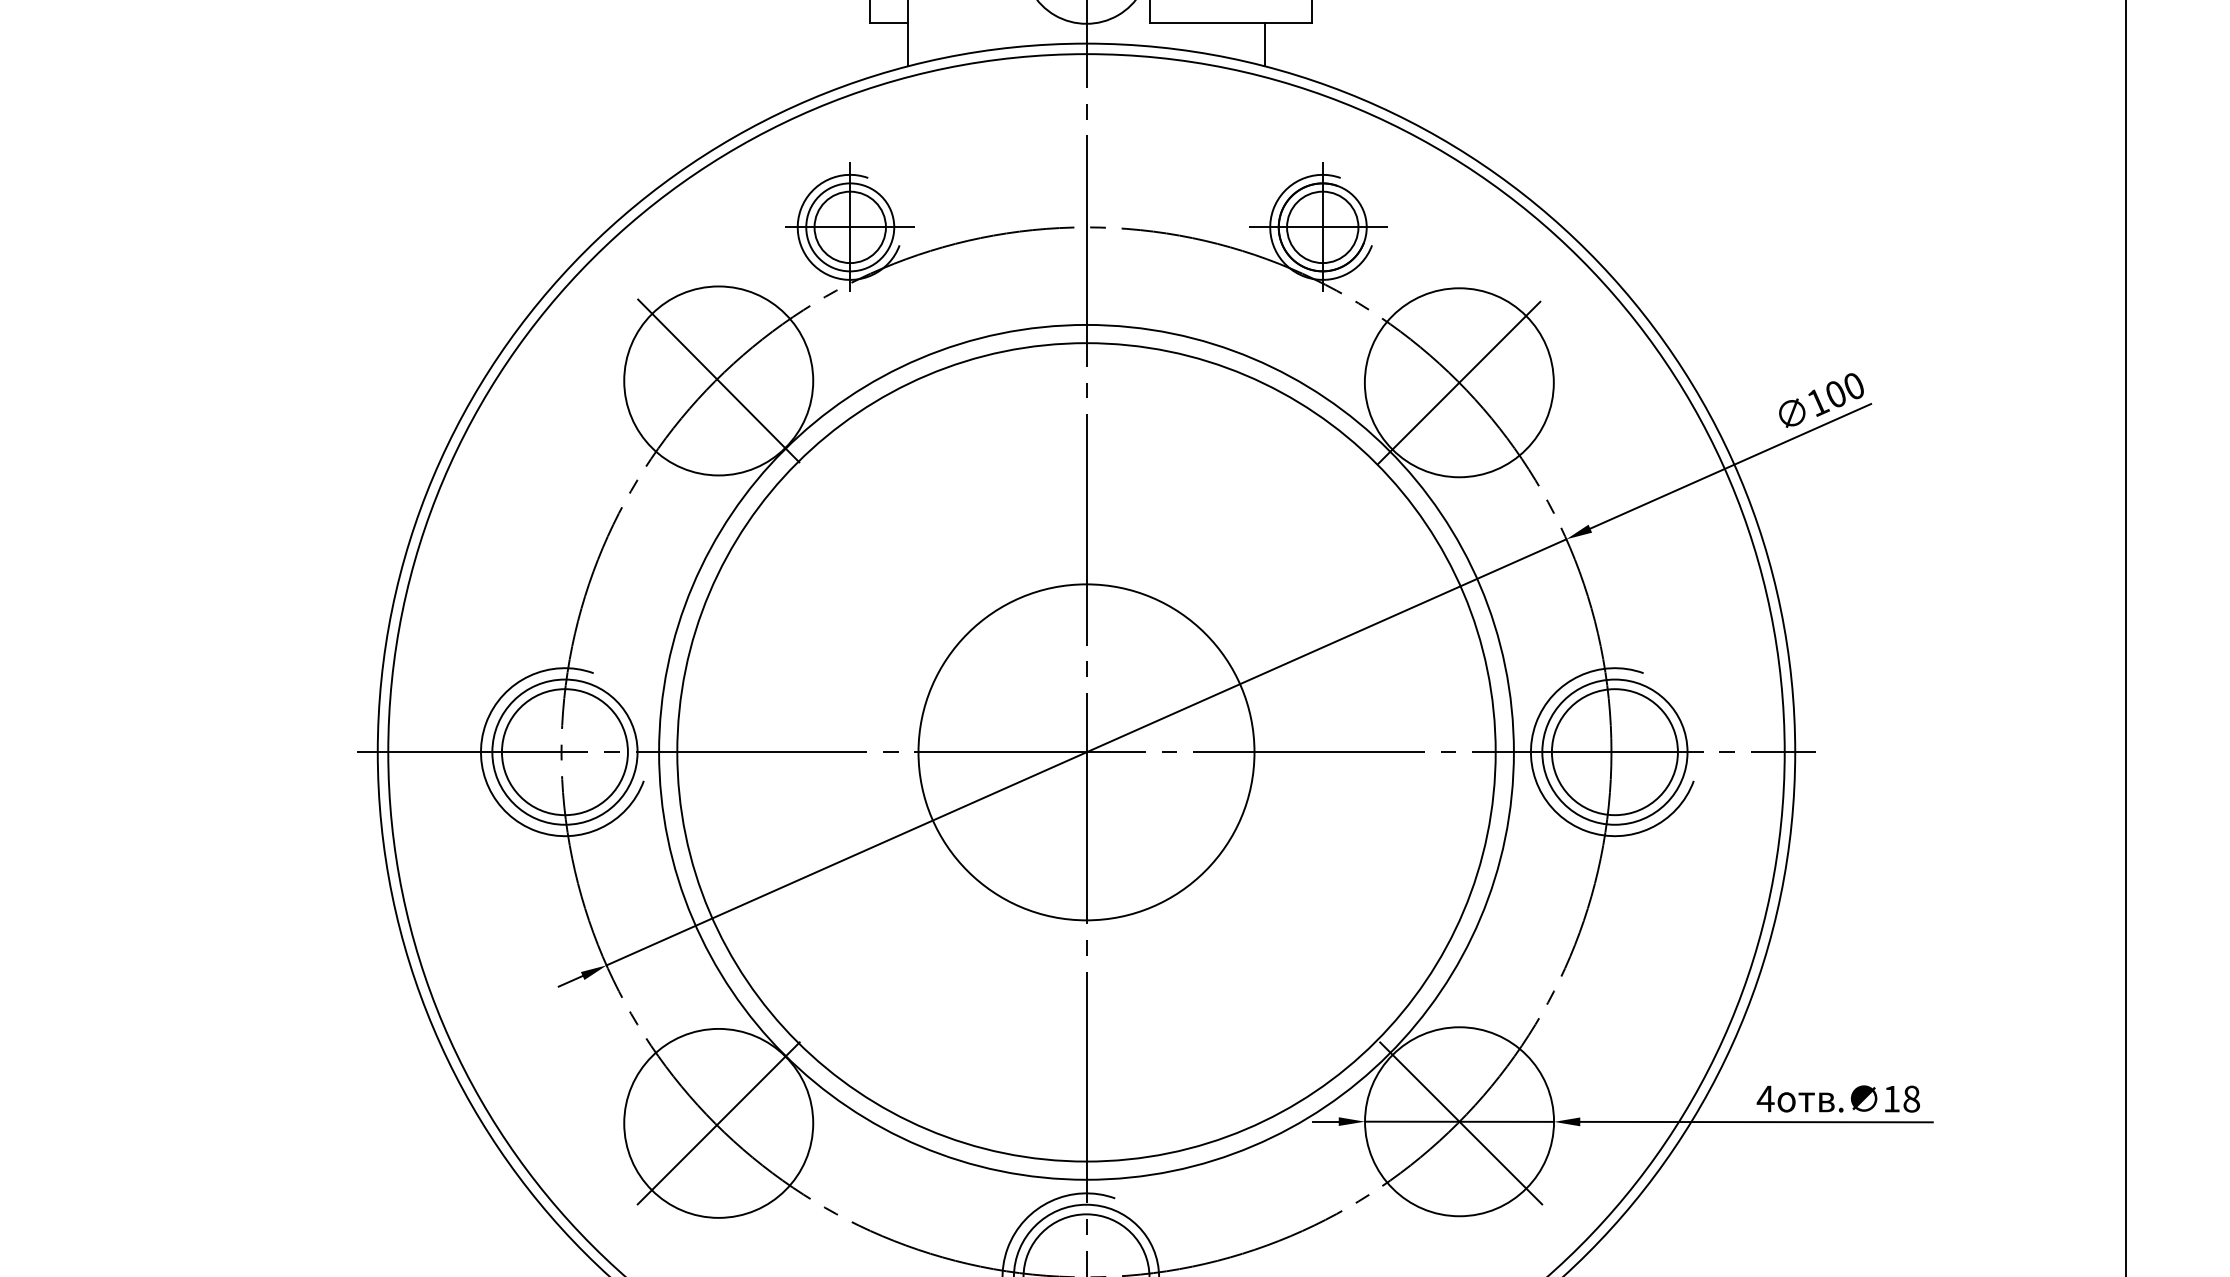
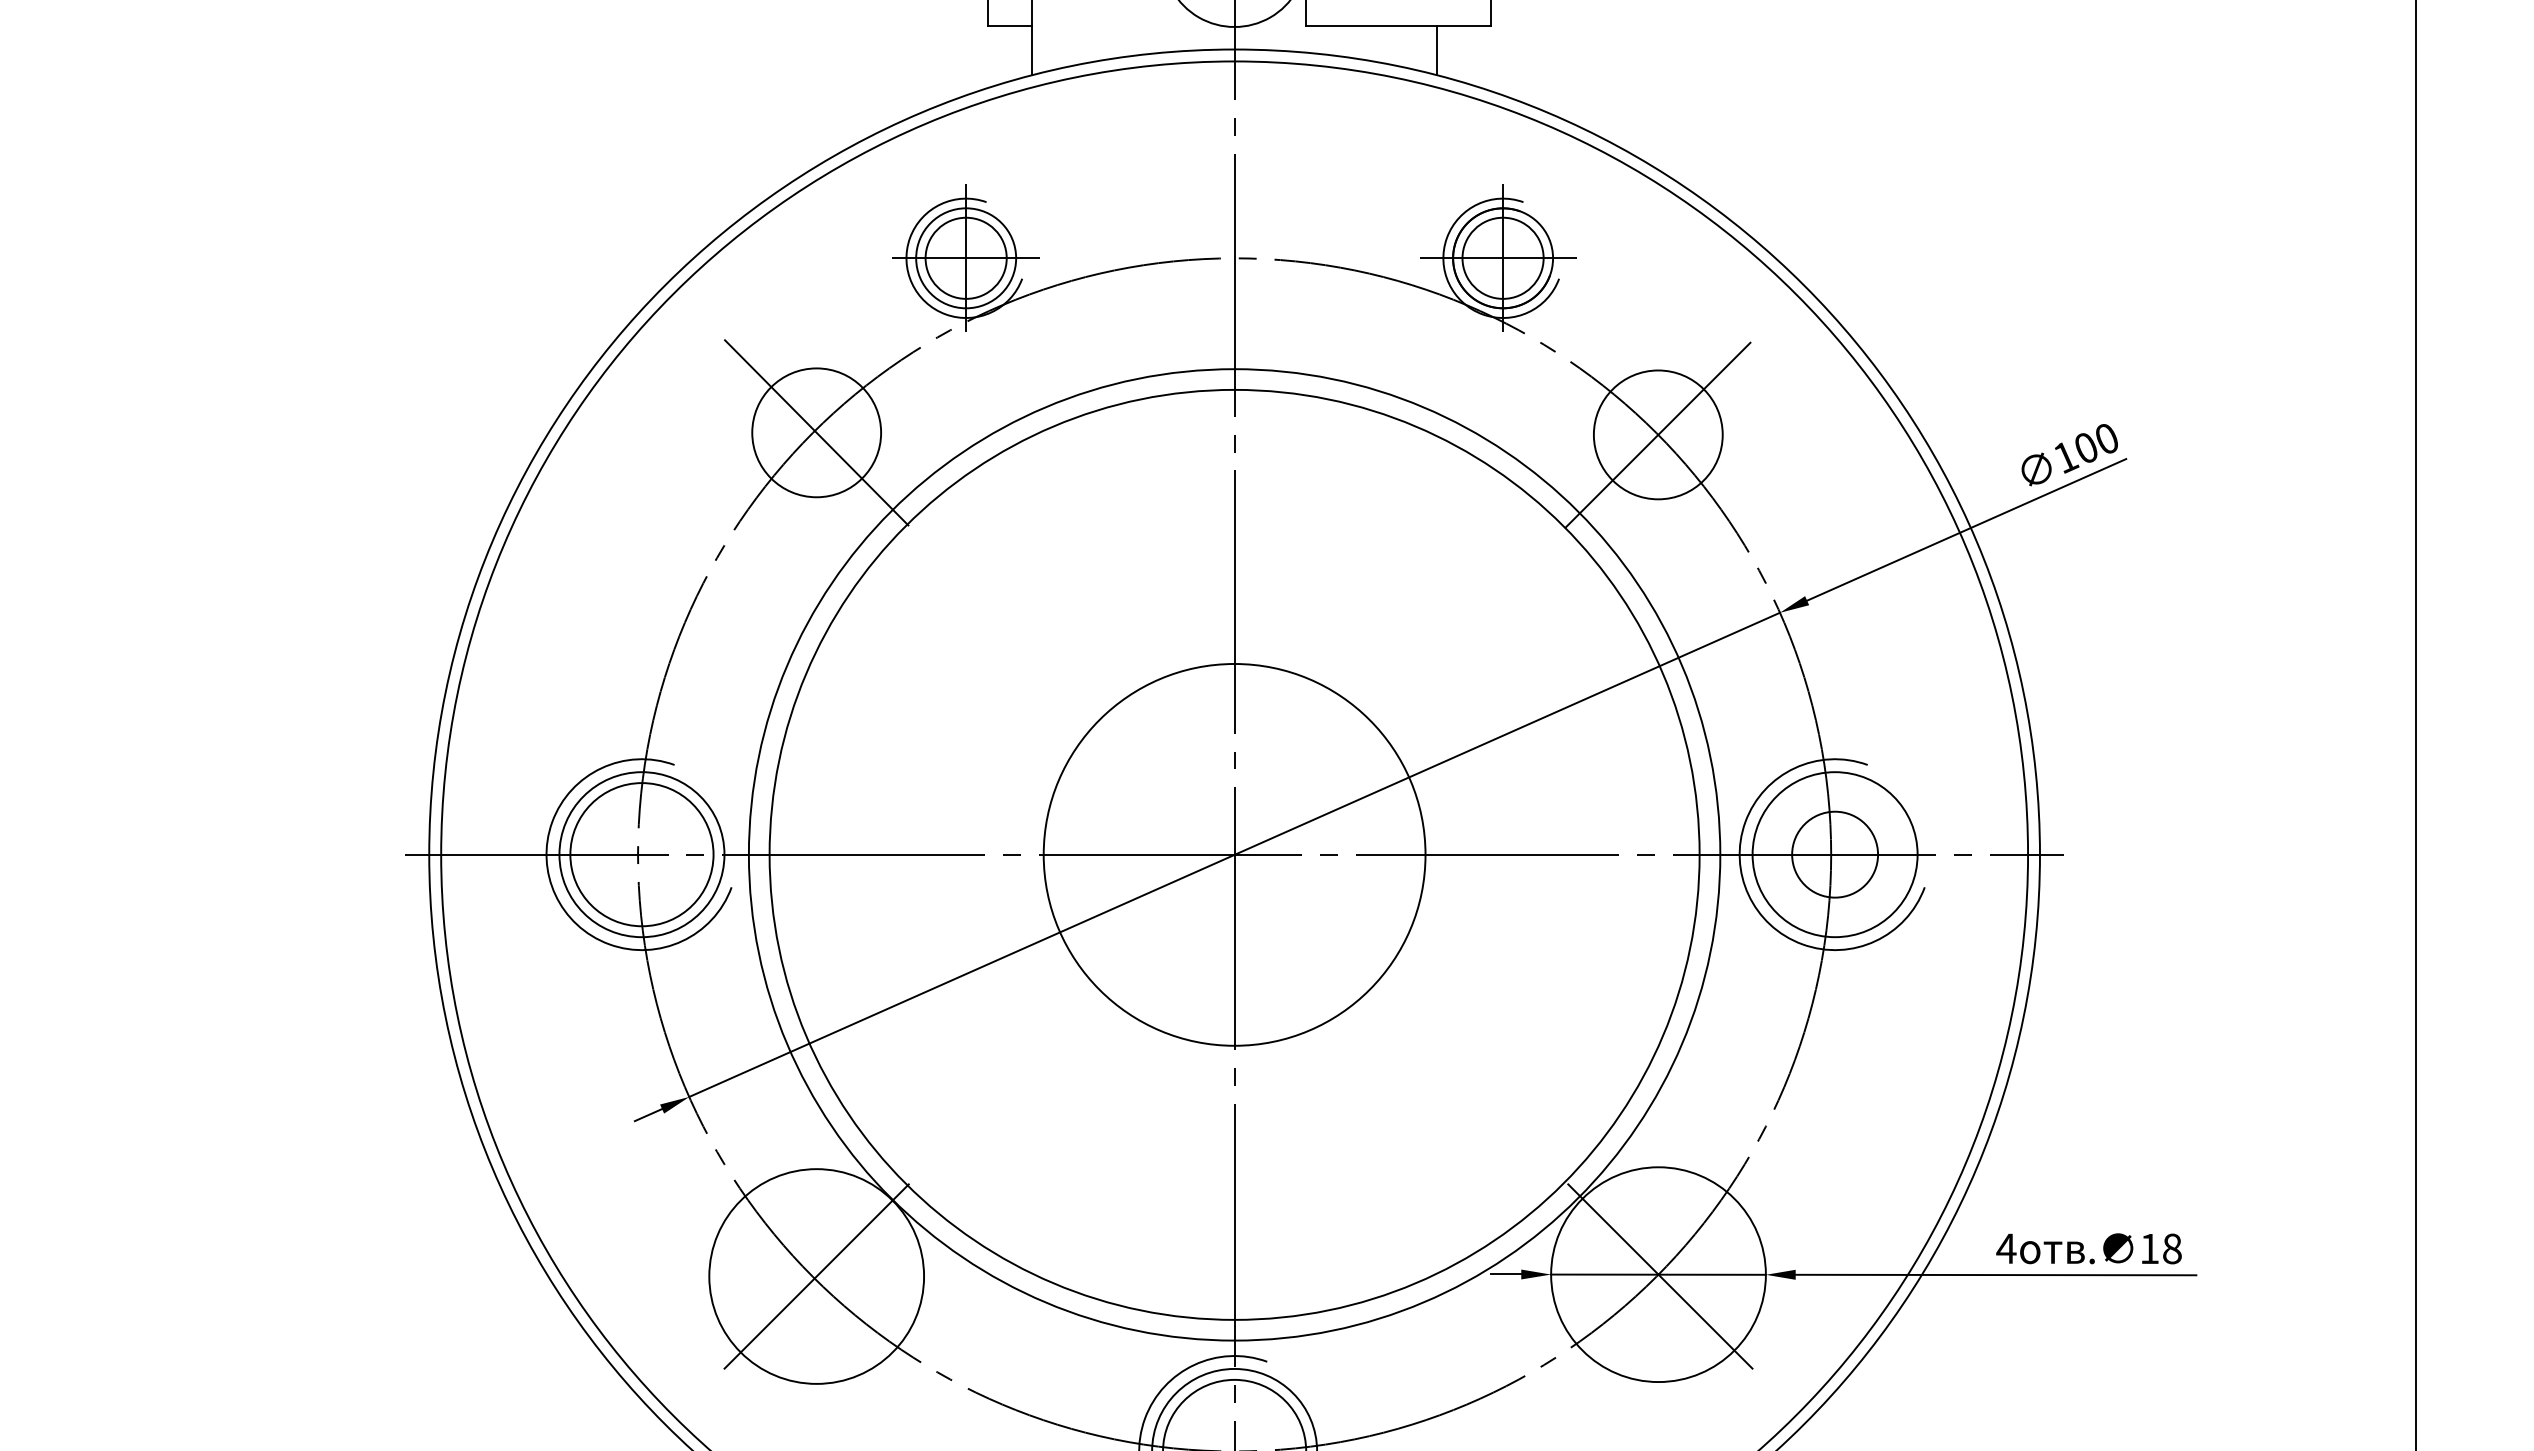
circle: (718, 380) -> (816, 432), size x0.6
circle: (1458, 382) -> (1657, 434), size x0.6
circle: (1614, 752) -> (1834, 854), size x0.6

